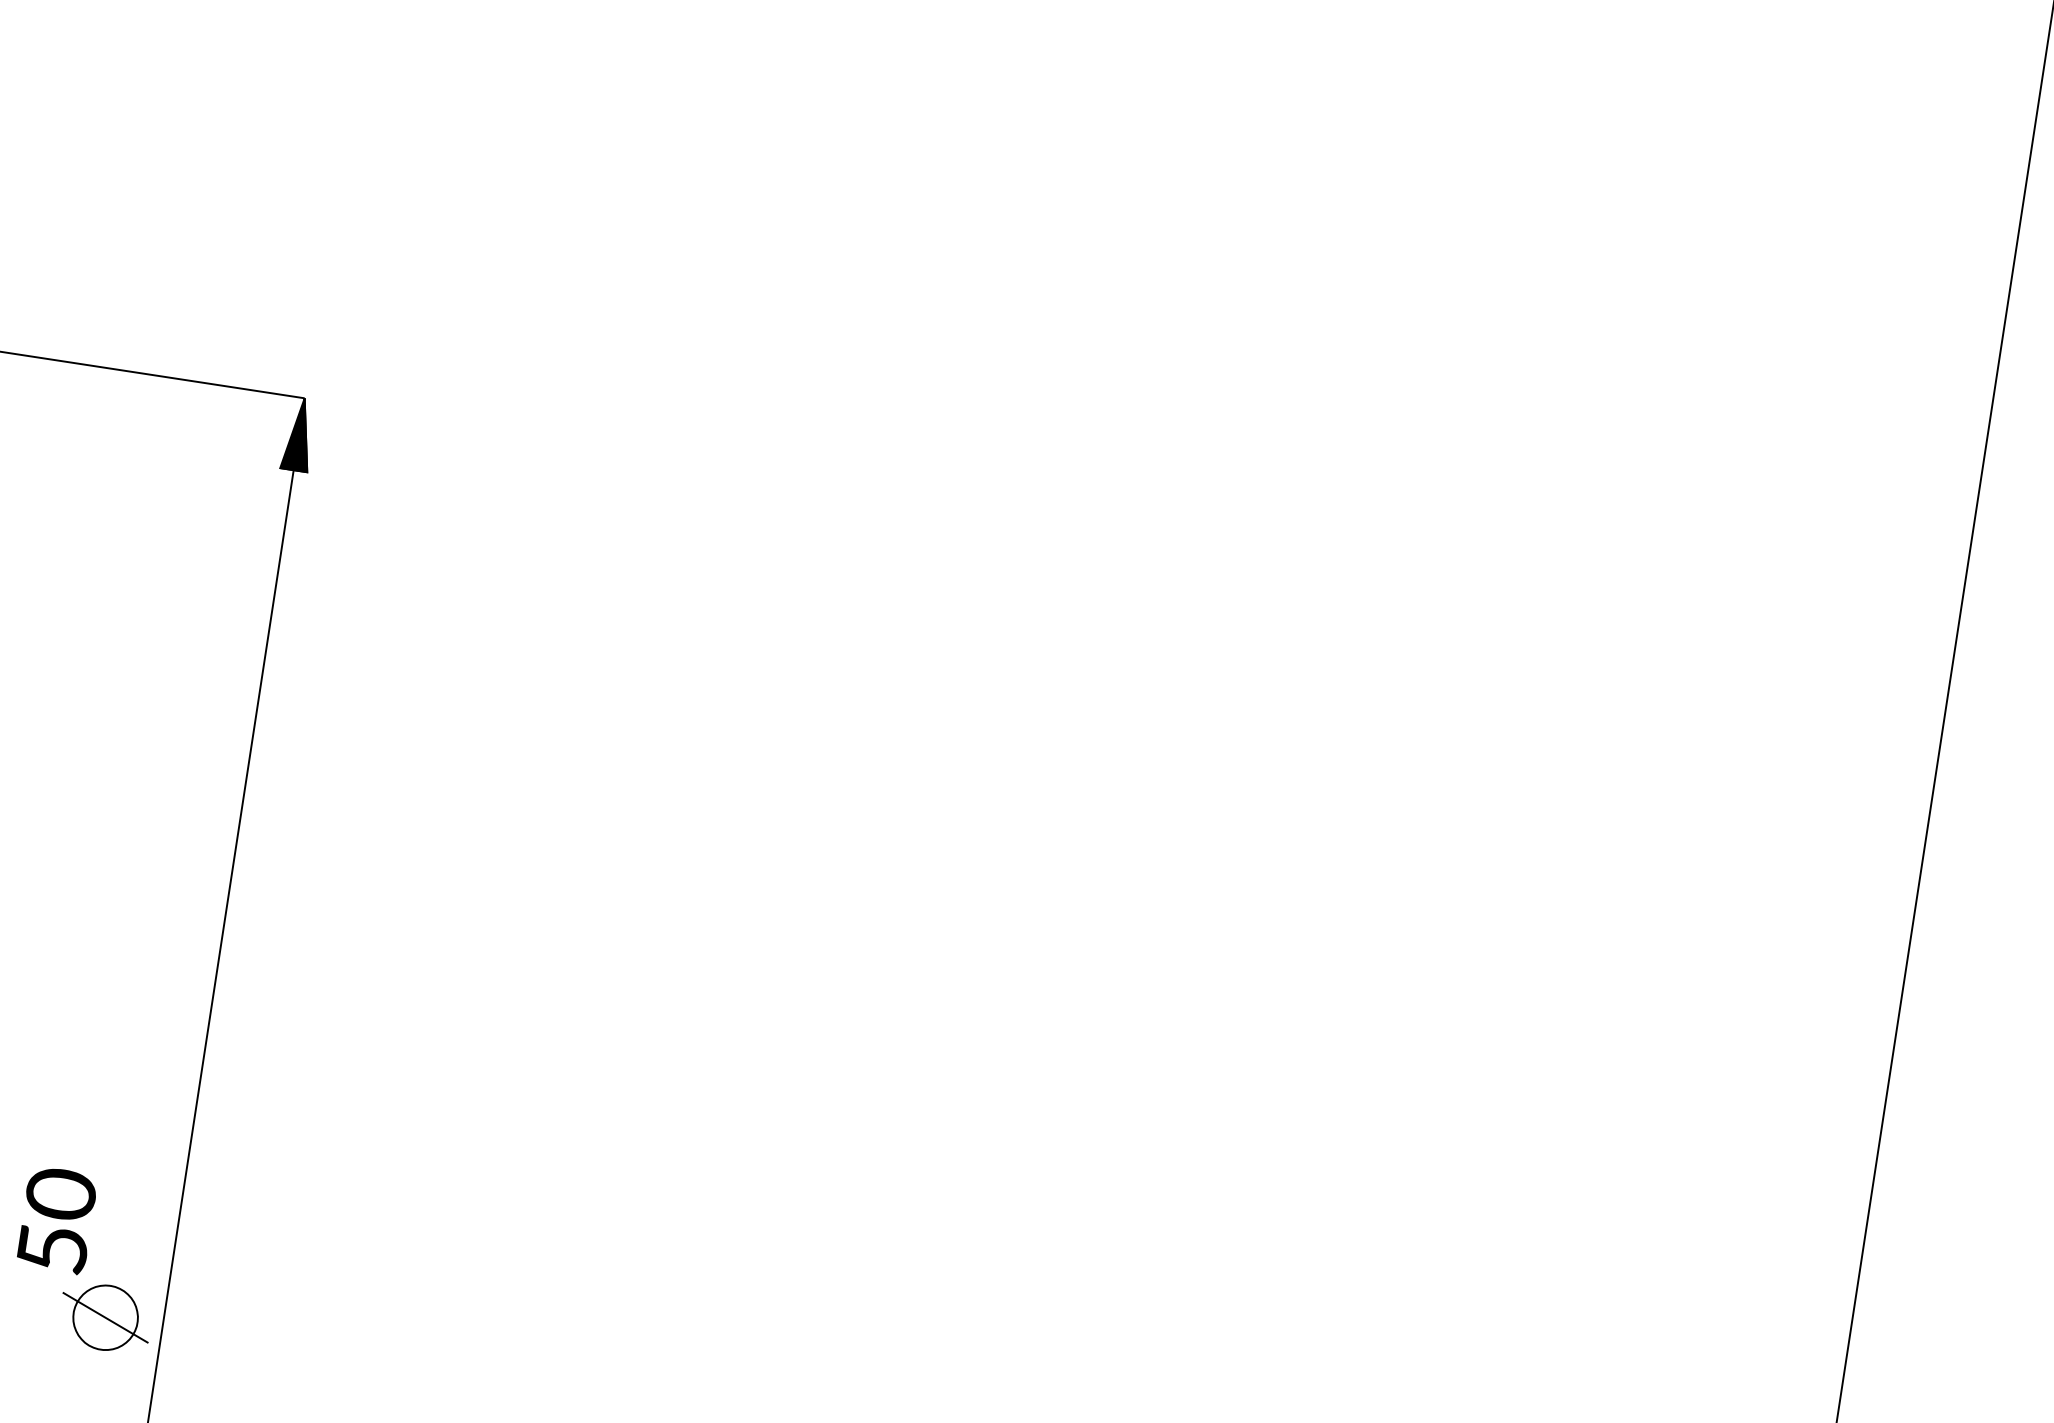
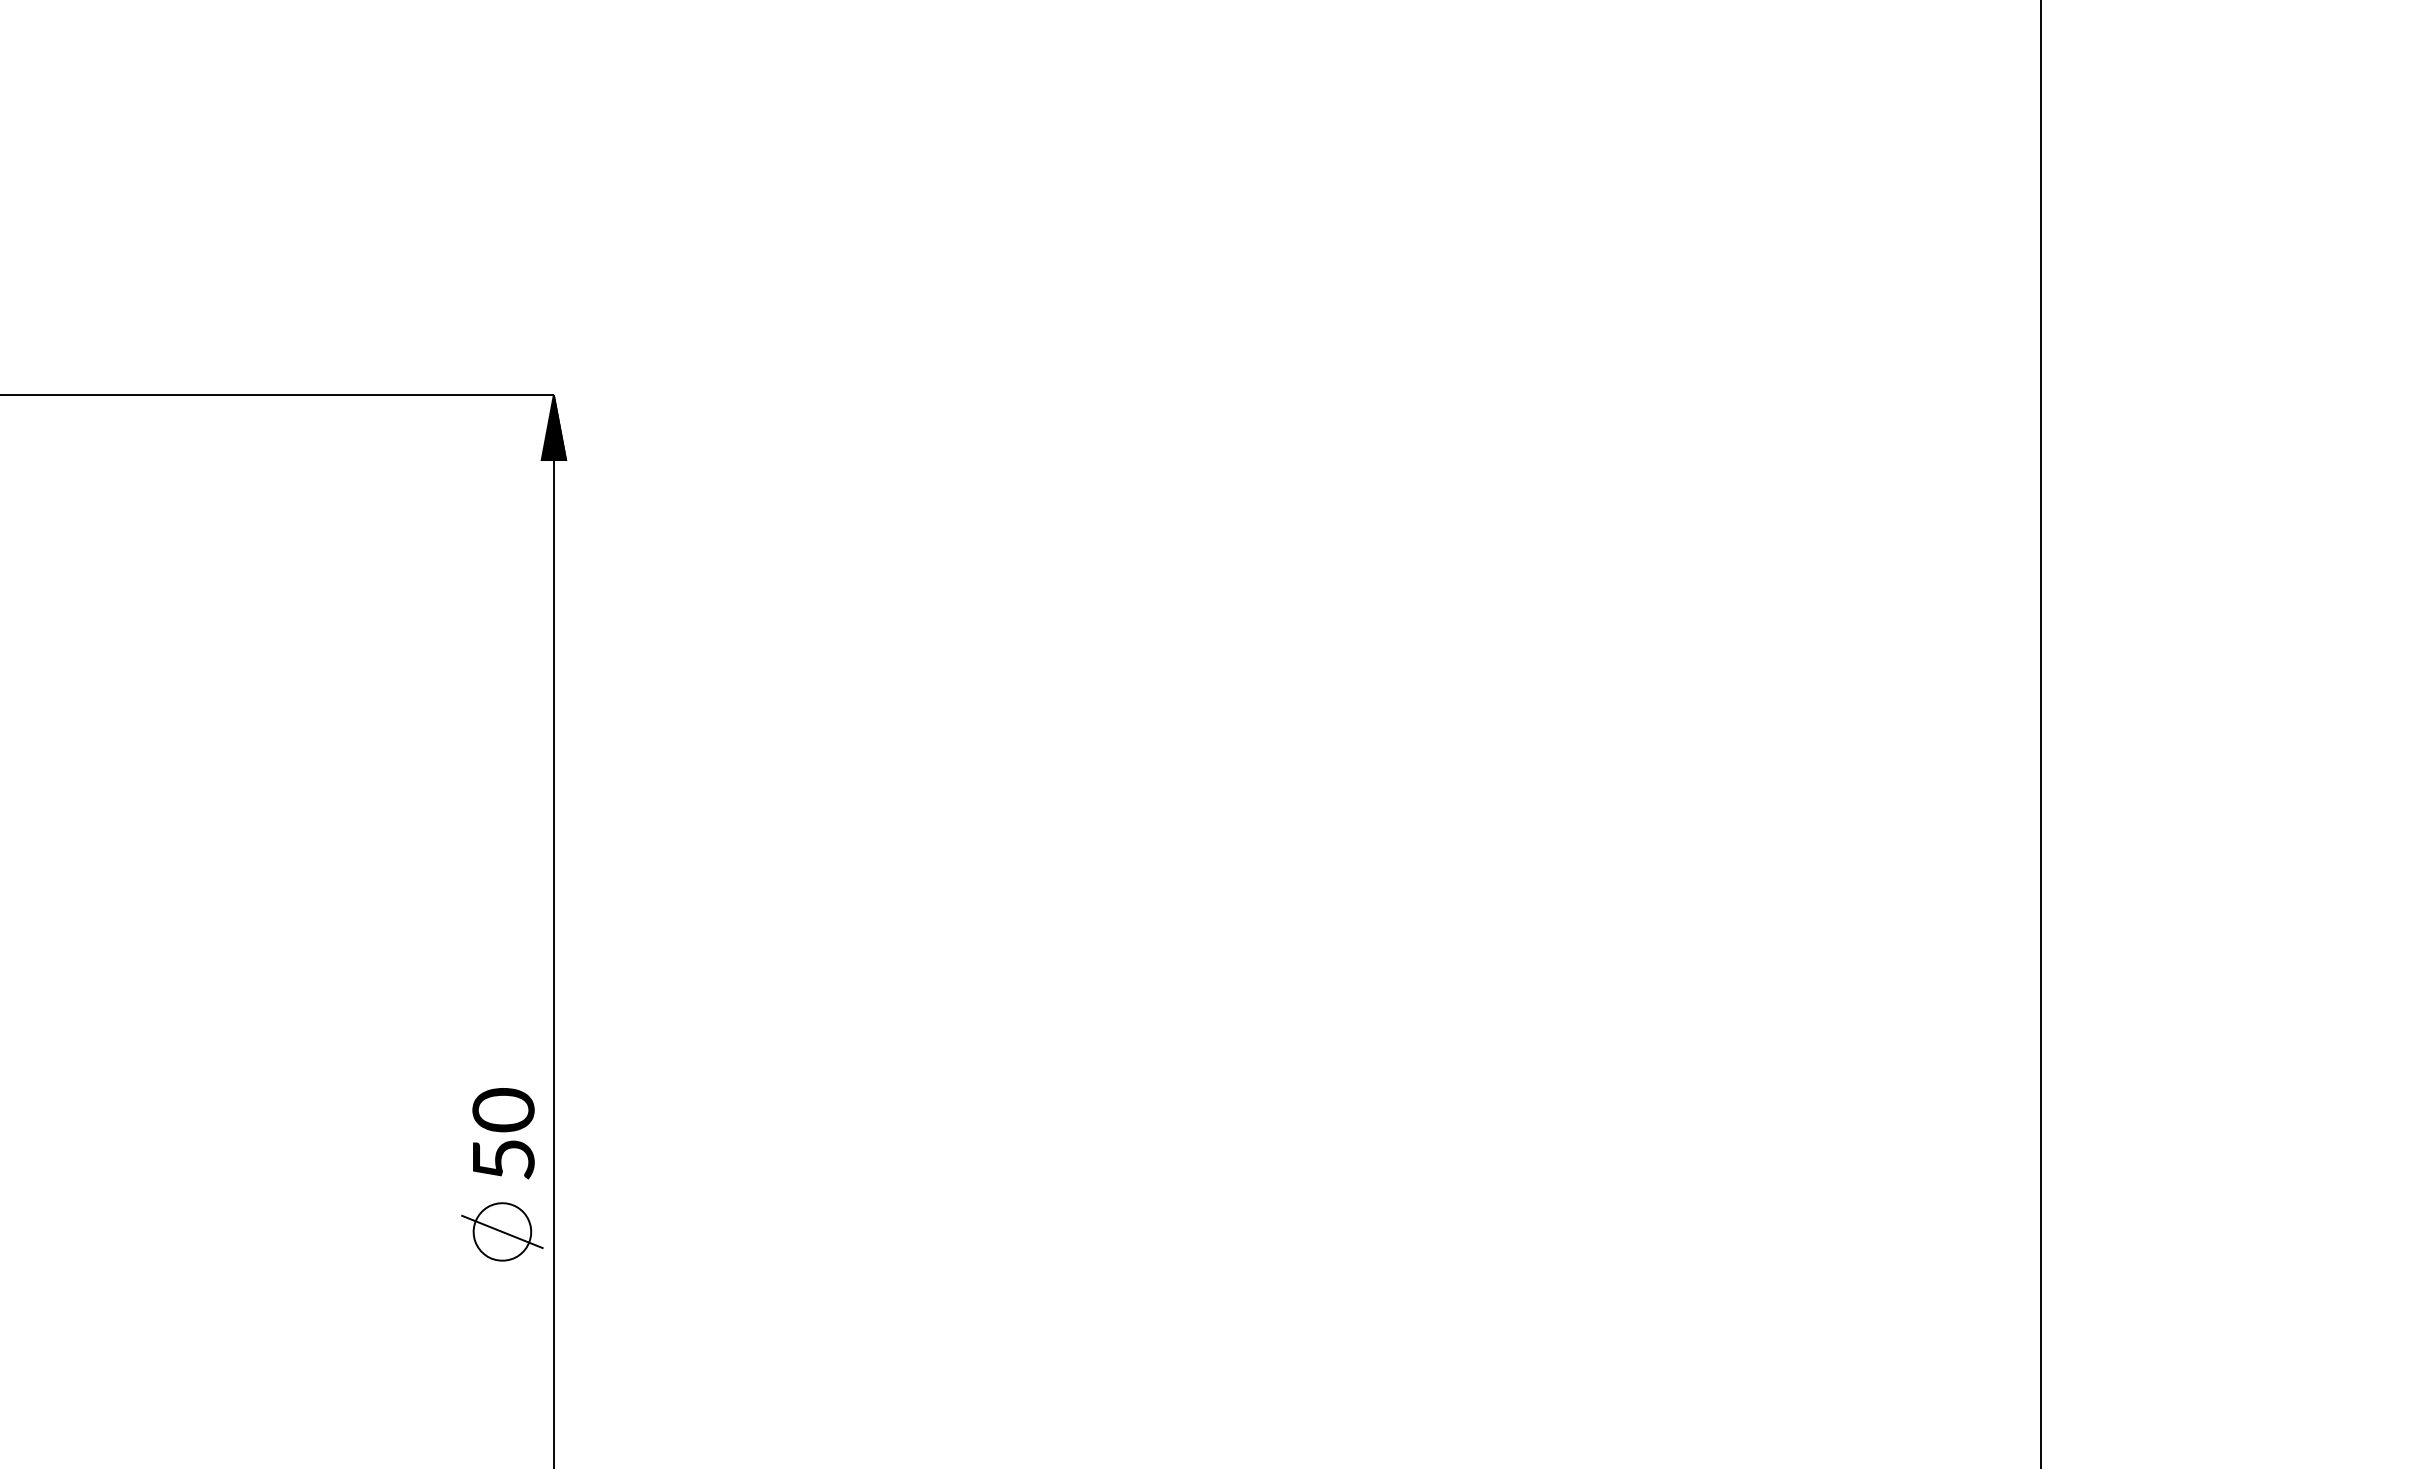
text: (57, 1220) -> (503, 1133), moved

